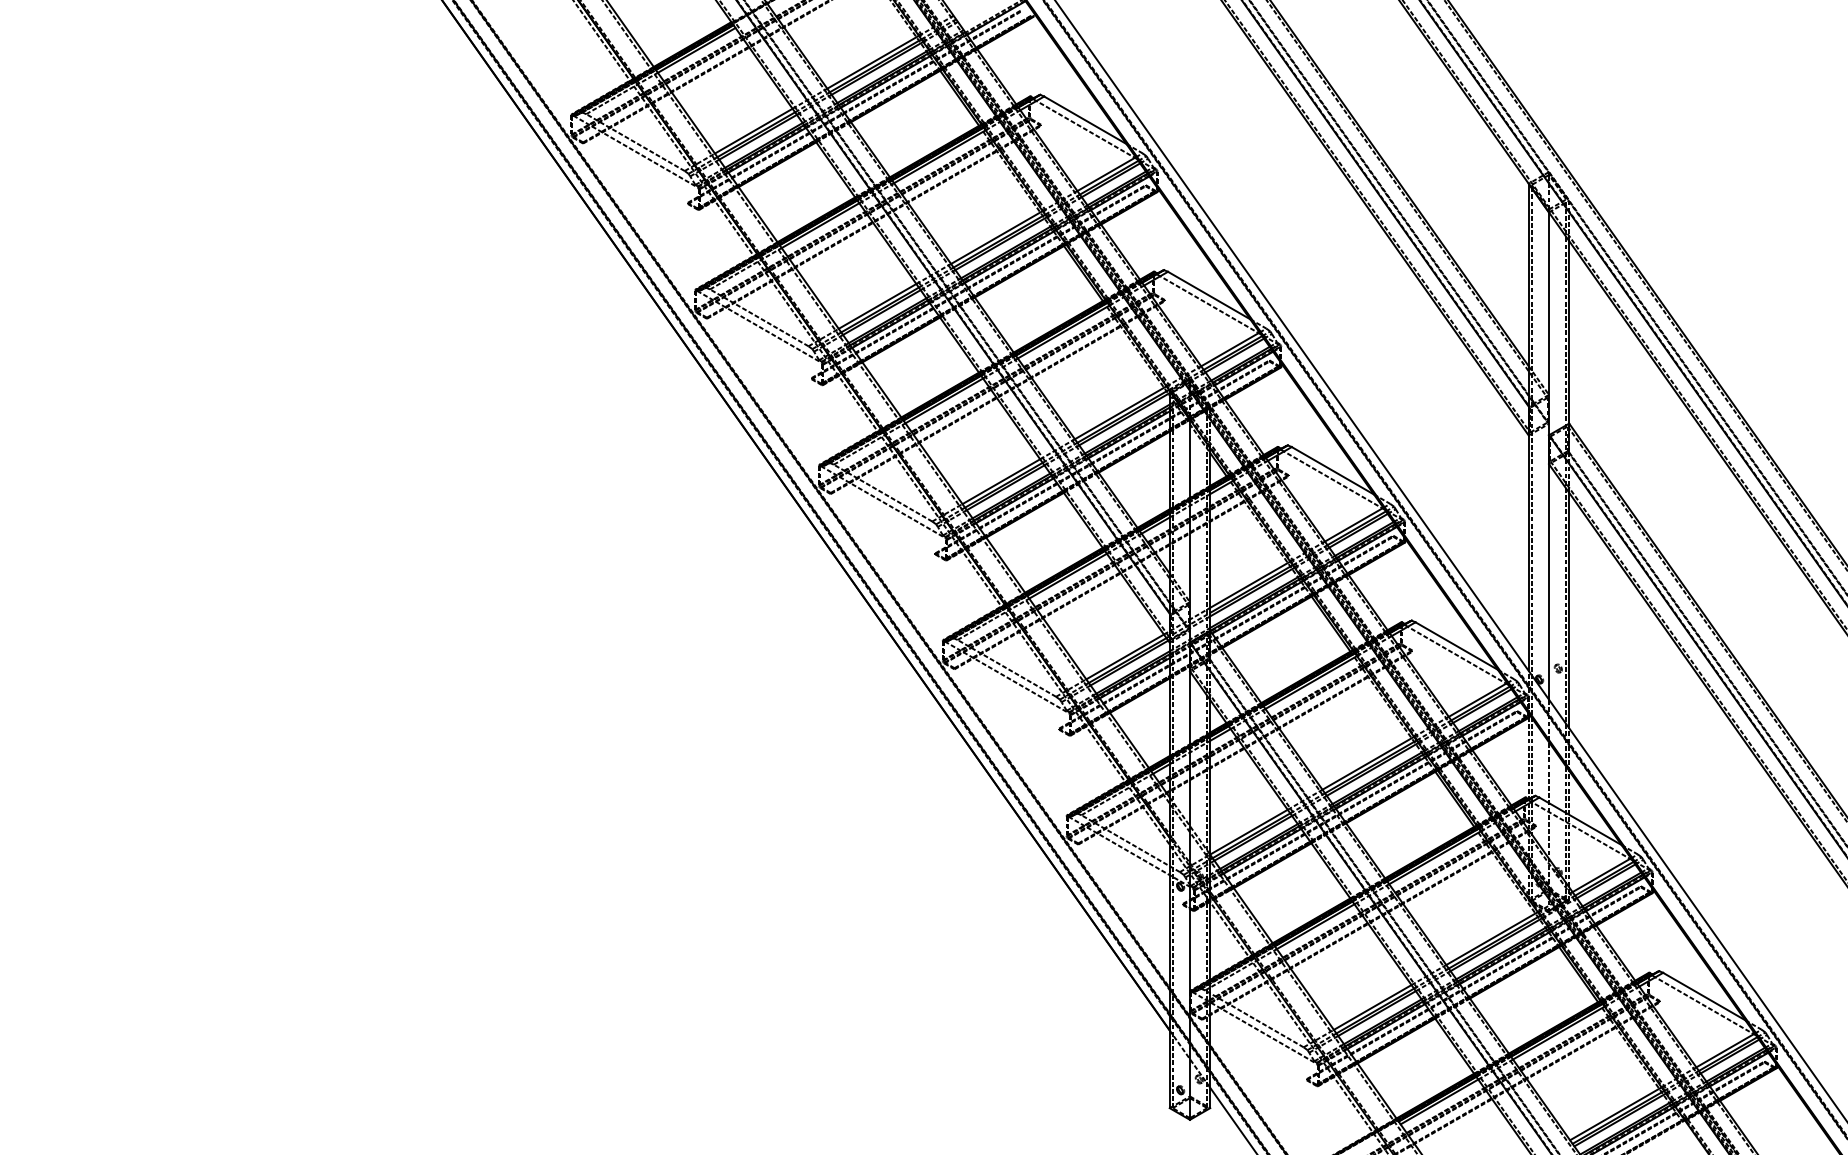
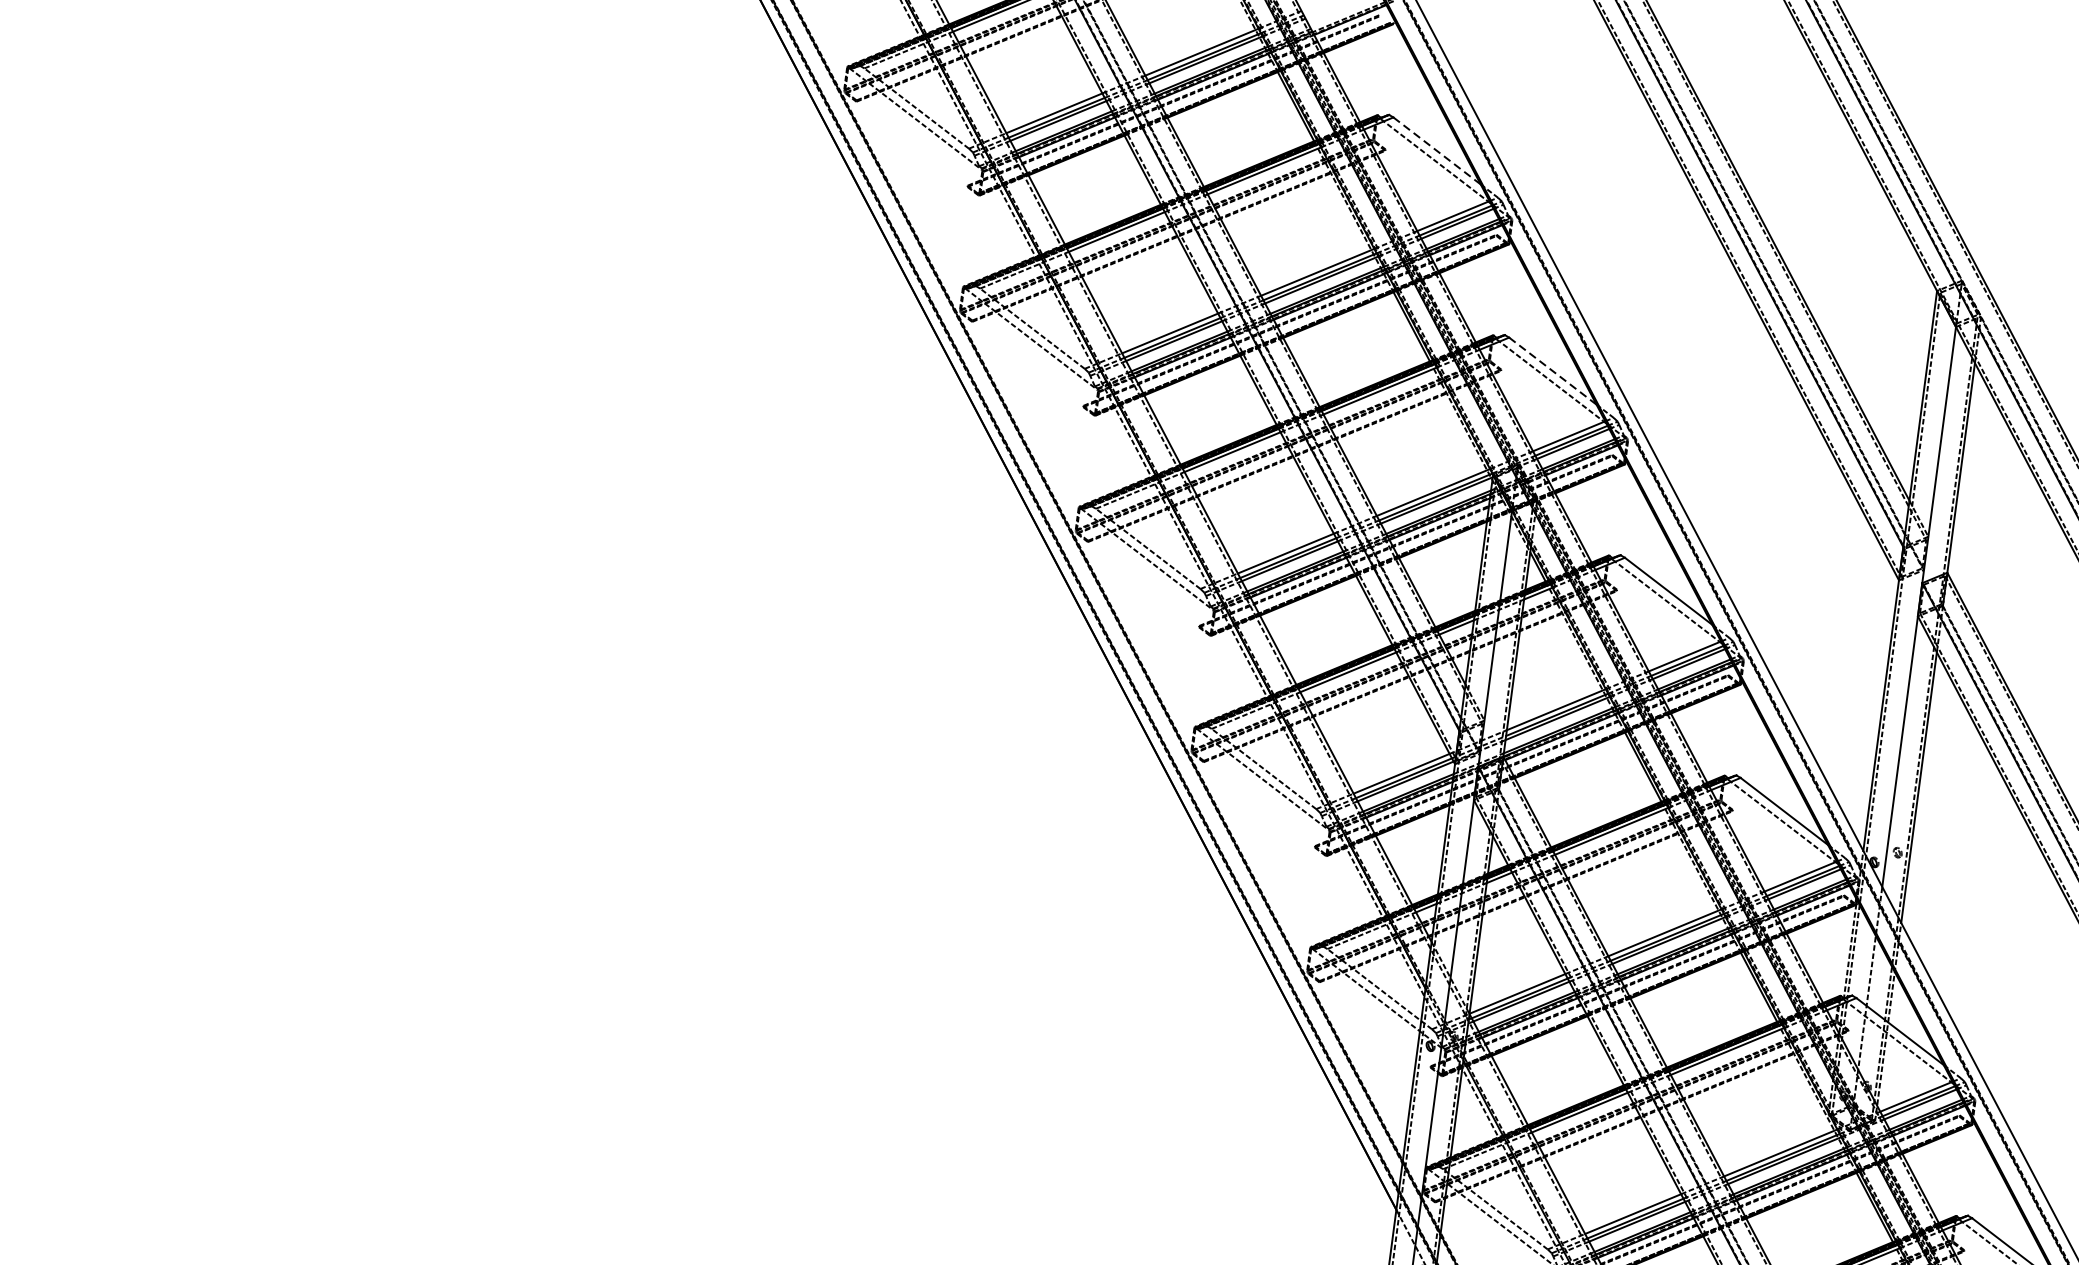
line: (1085, 120) -> (1437, 151), solid -> dashed
line: (1209, 295) -> (1553, 371), solid -> dashed

